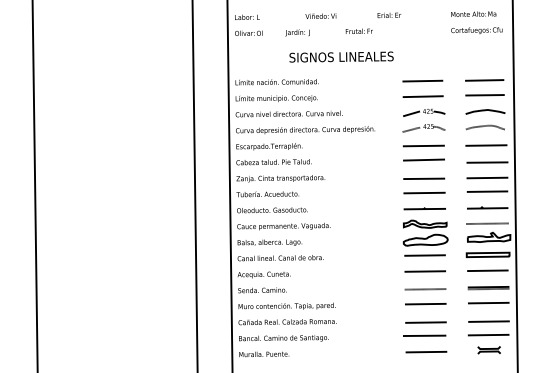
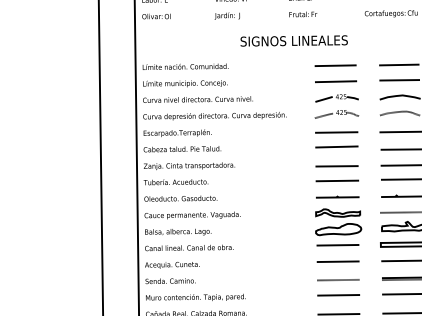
text: (358, 30) -> (302, 13), moved
text: (297, 32) -> (227, 15), moved
text: (341, 56) -> (294, 40), moved

